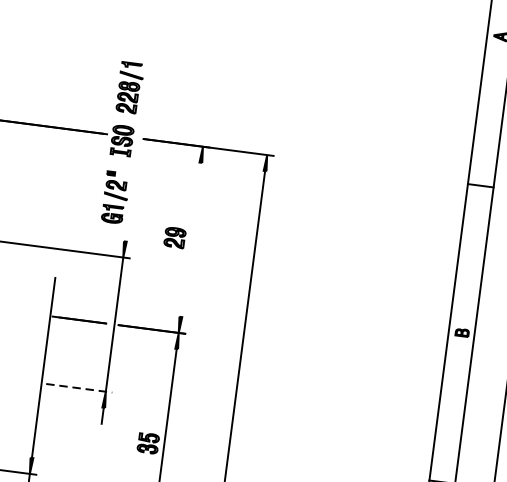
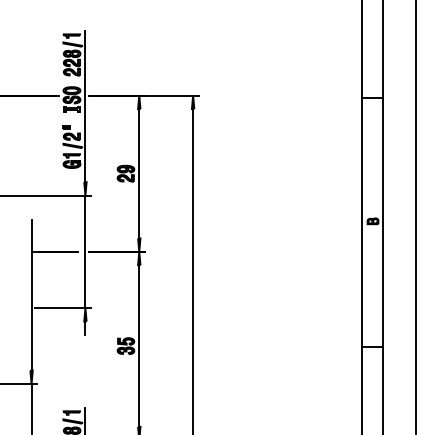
line: (137, 151) -> (85, 106), added
line: (191, 239) -> (139, 173), added
line: (79, 388) -> (63, 308), dashed -> solid

